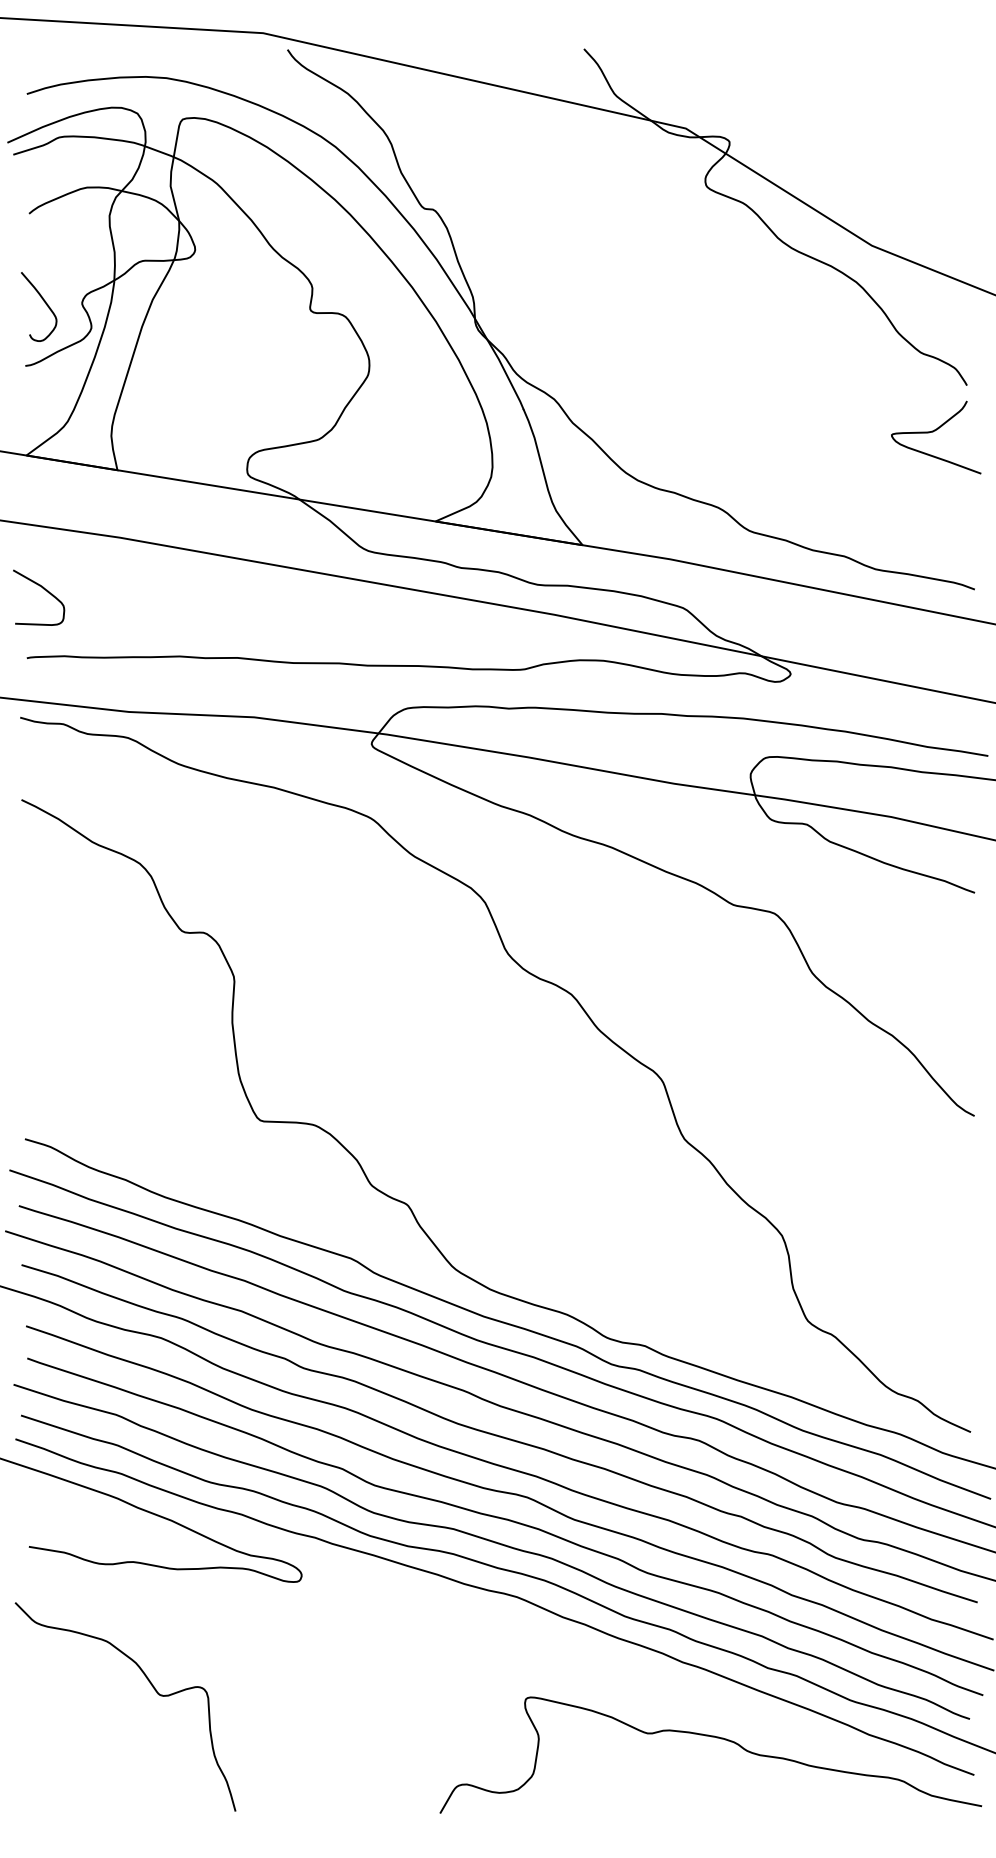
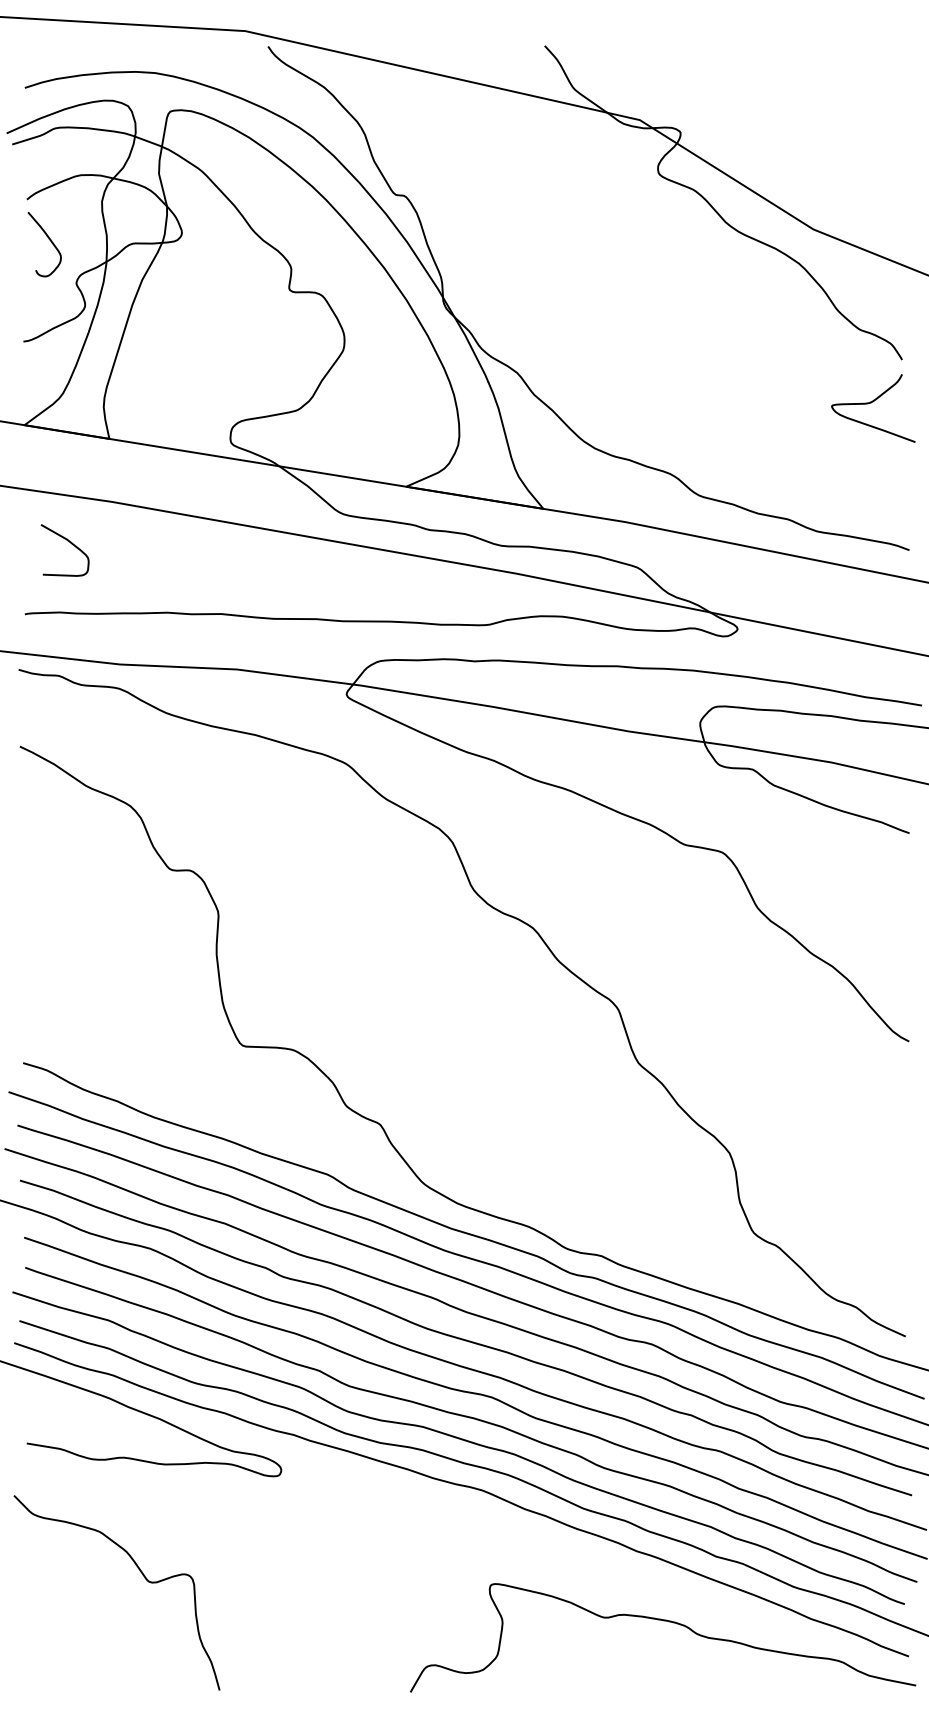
curve: (45, 304) -> (50, 242), moved
curve: (43, 589) -> (69, 542), moved

